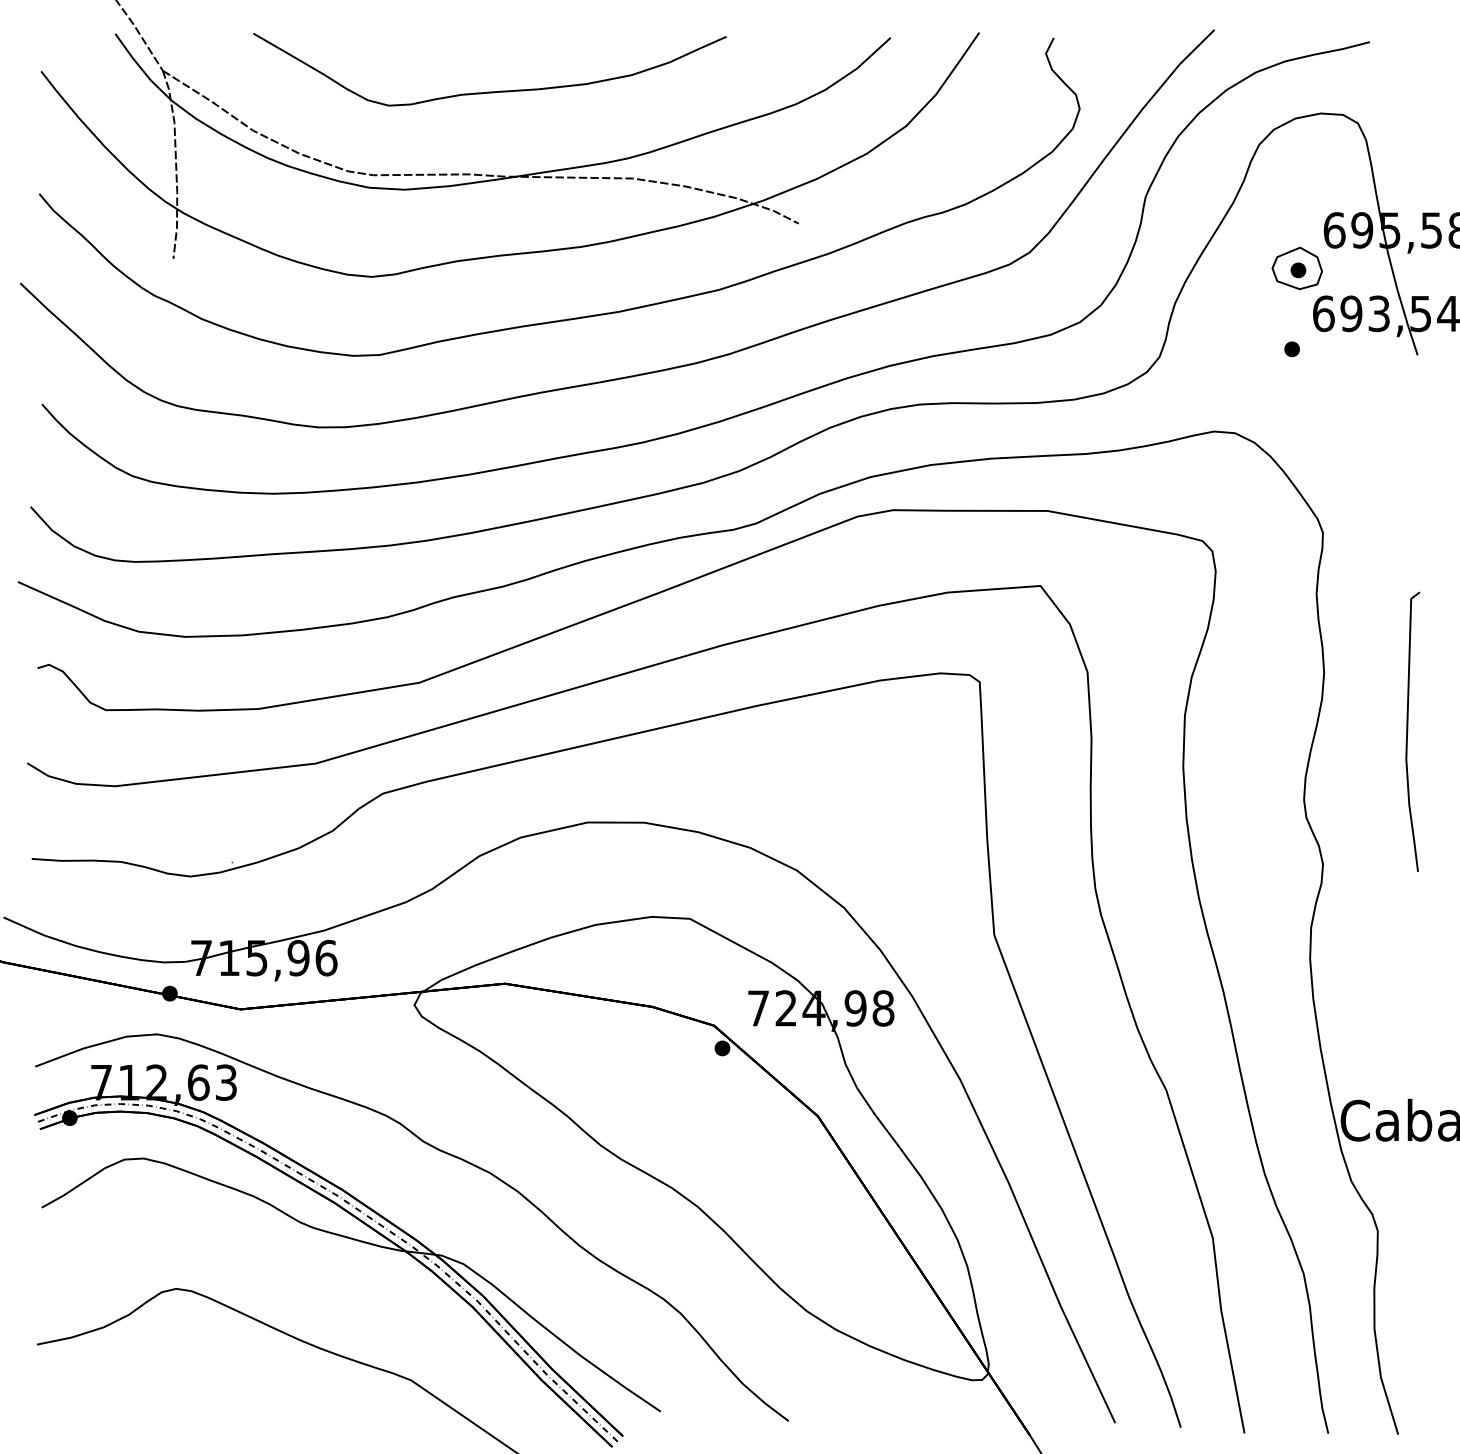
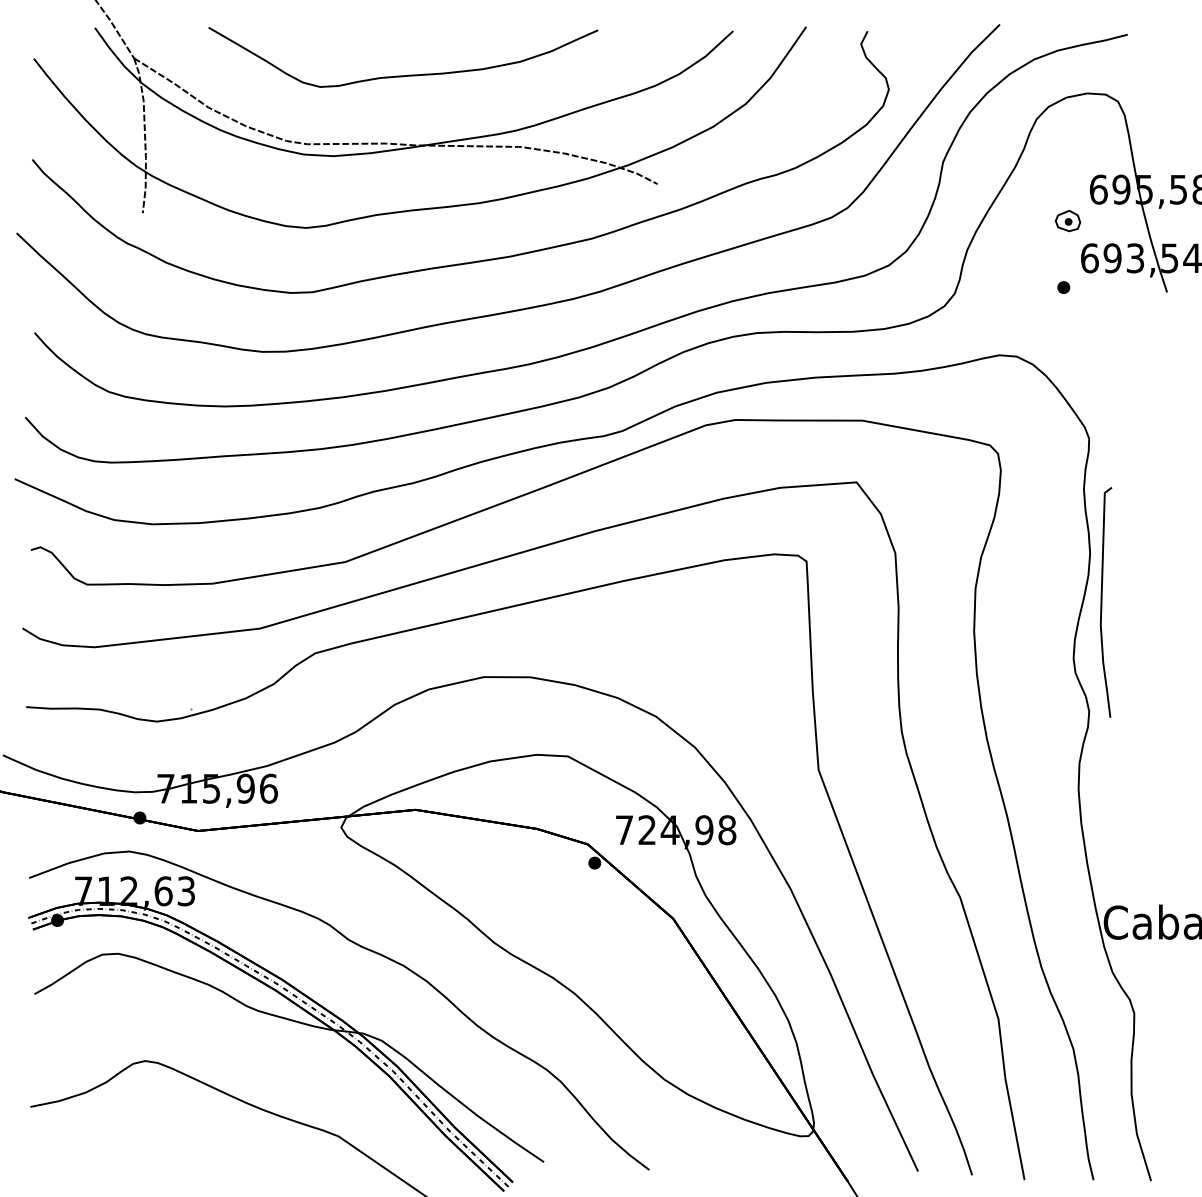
part: (1296, 267) -> (1067, 220), size x0.6
curve: (1408, 731) -> (1102, 602), moved

